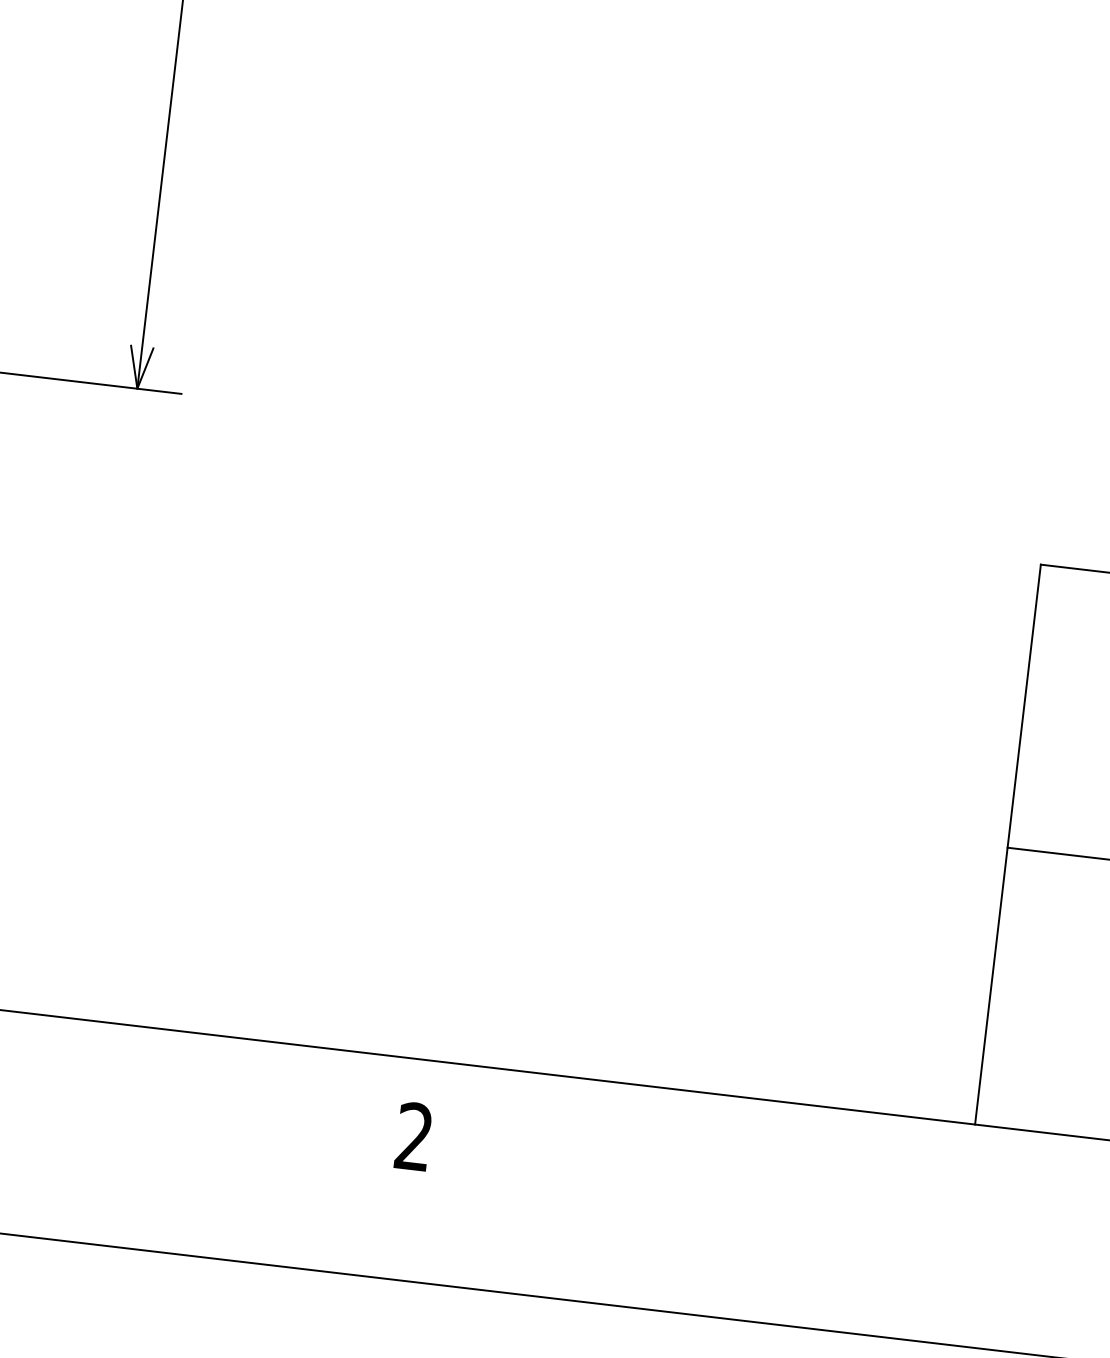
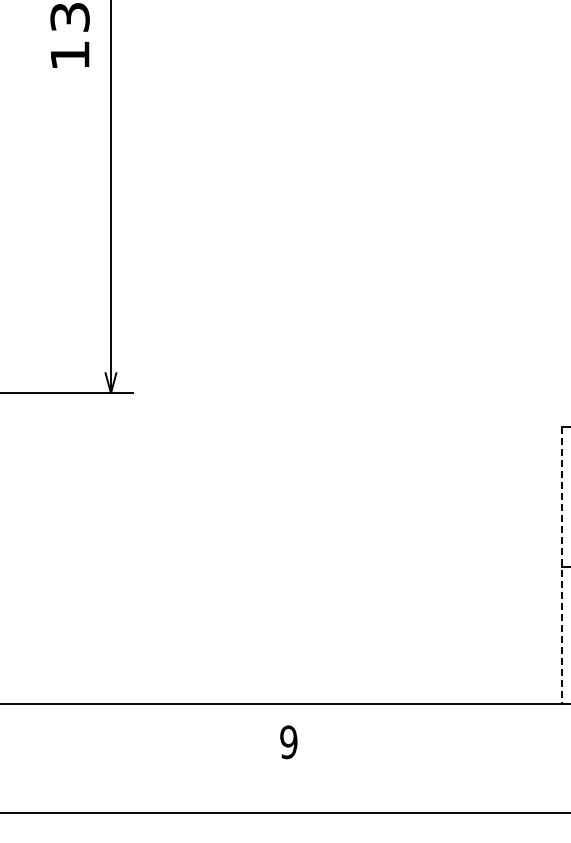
line: (1007, 846) -> (561, 566), solid -> dashed
text: (413, 1137) -> (288, 742), 2 -> 9

